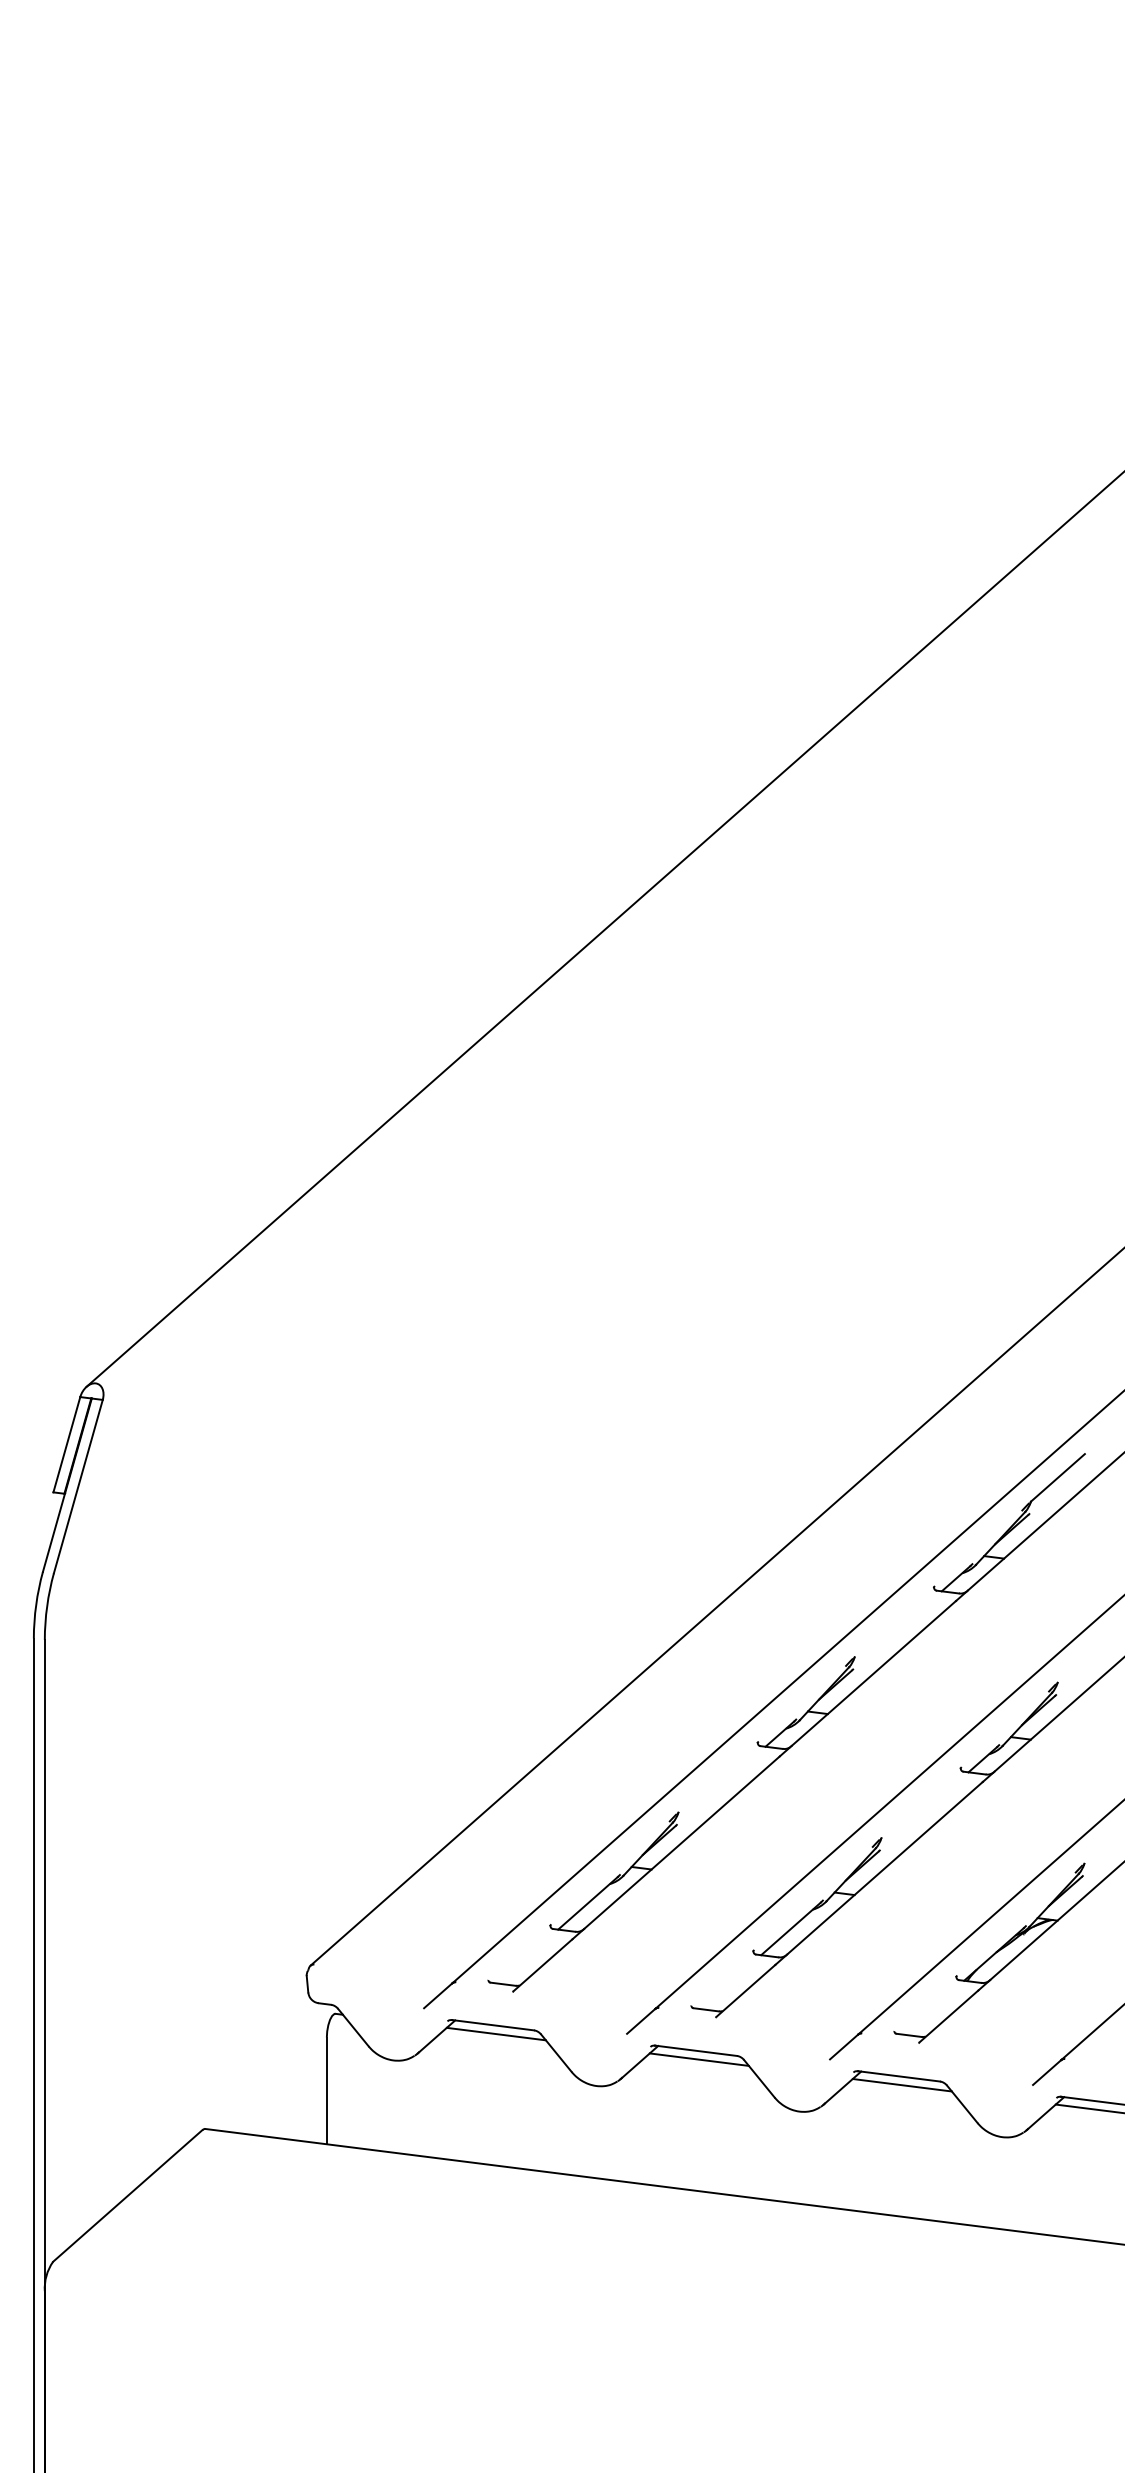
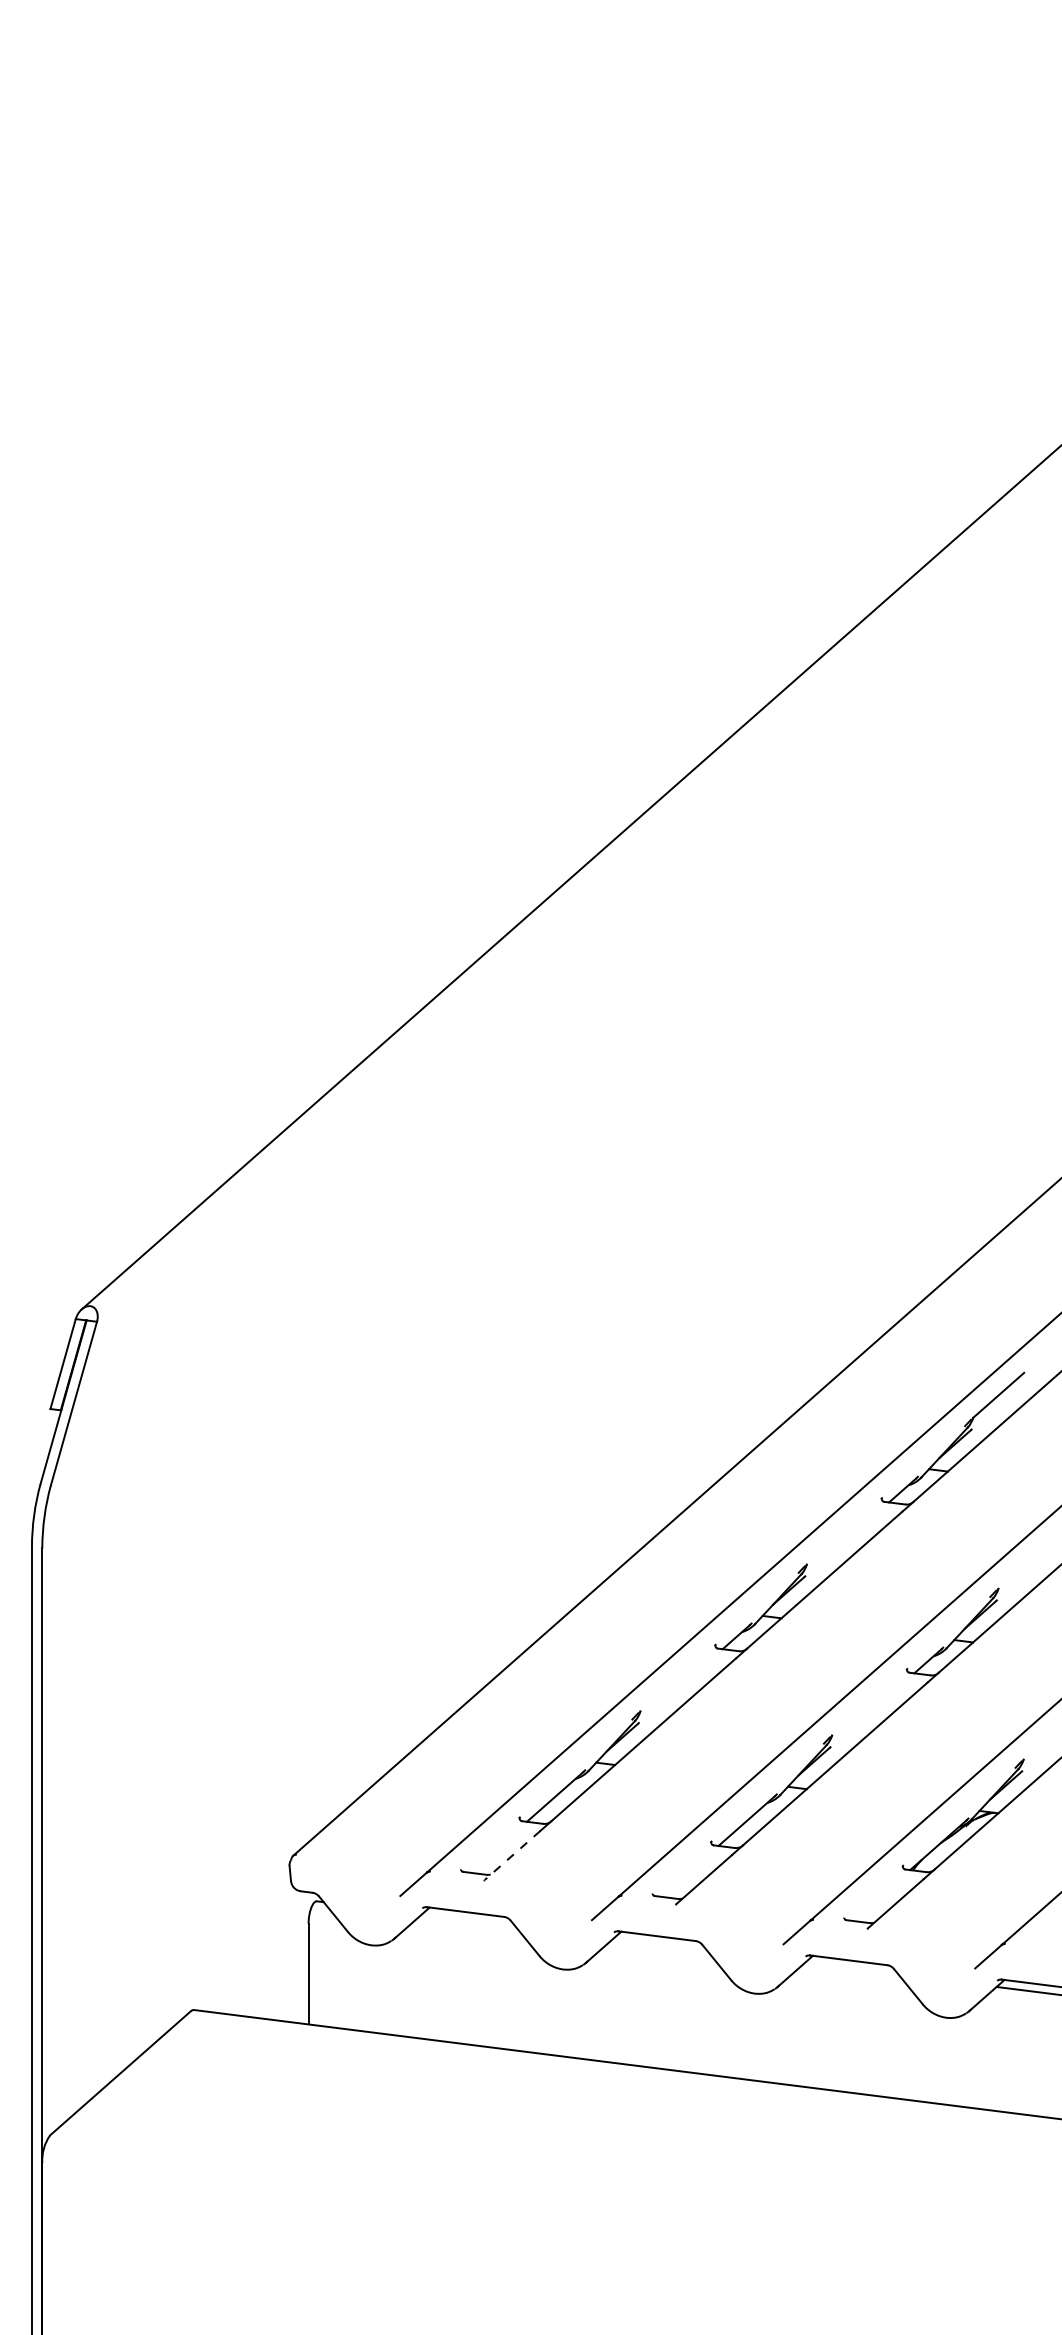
line: (542, 1965) -> (512, 1855), solid -> dashed
line: (495, 2033) -> (467, 1919), removed
line: (698, 2059) -> (659, 1944), removed
line: (901, 2085) -> (851, 1968), removed

